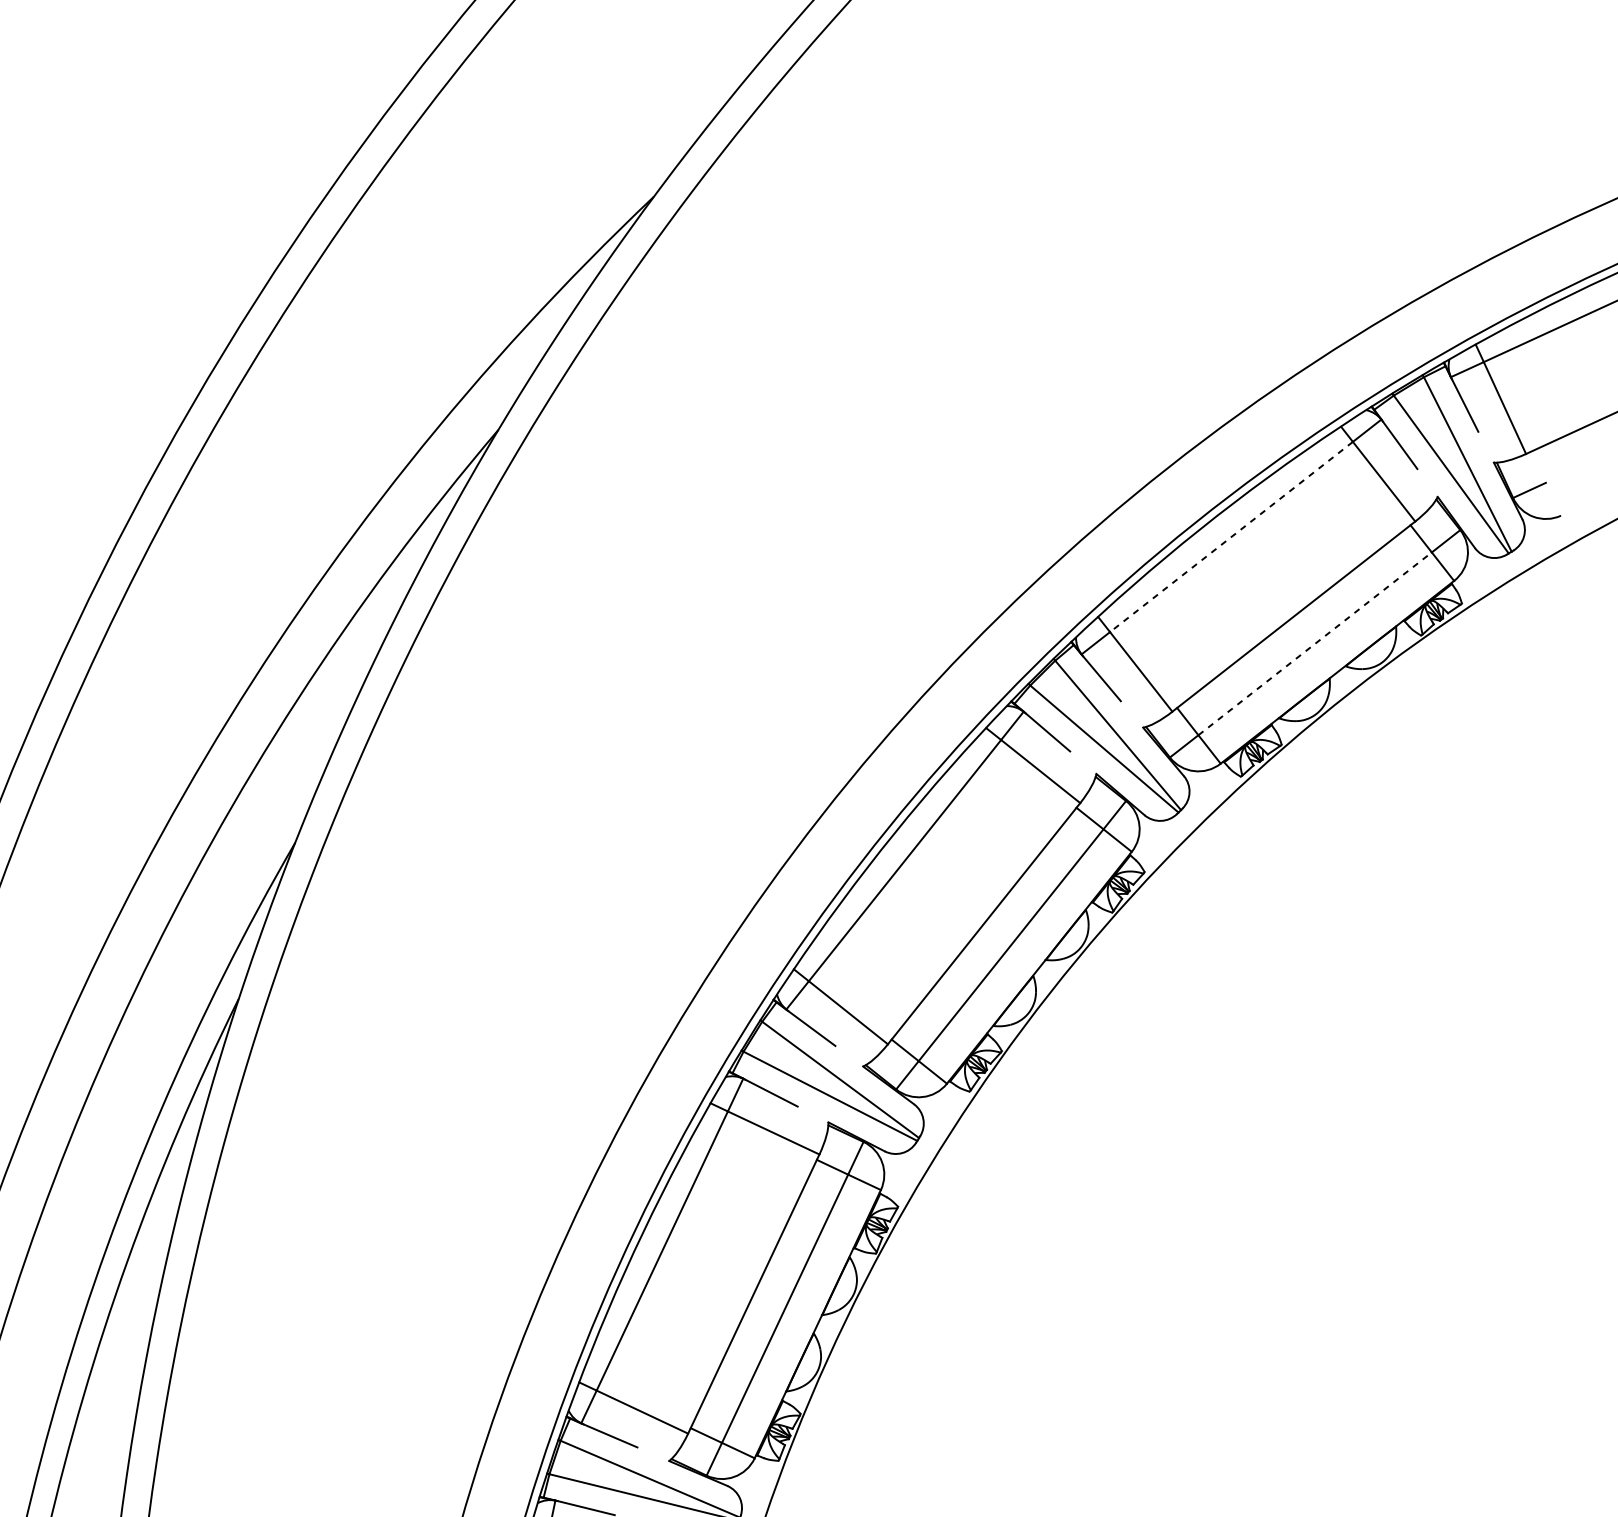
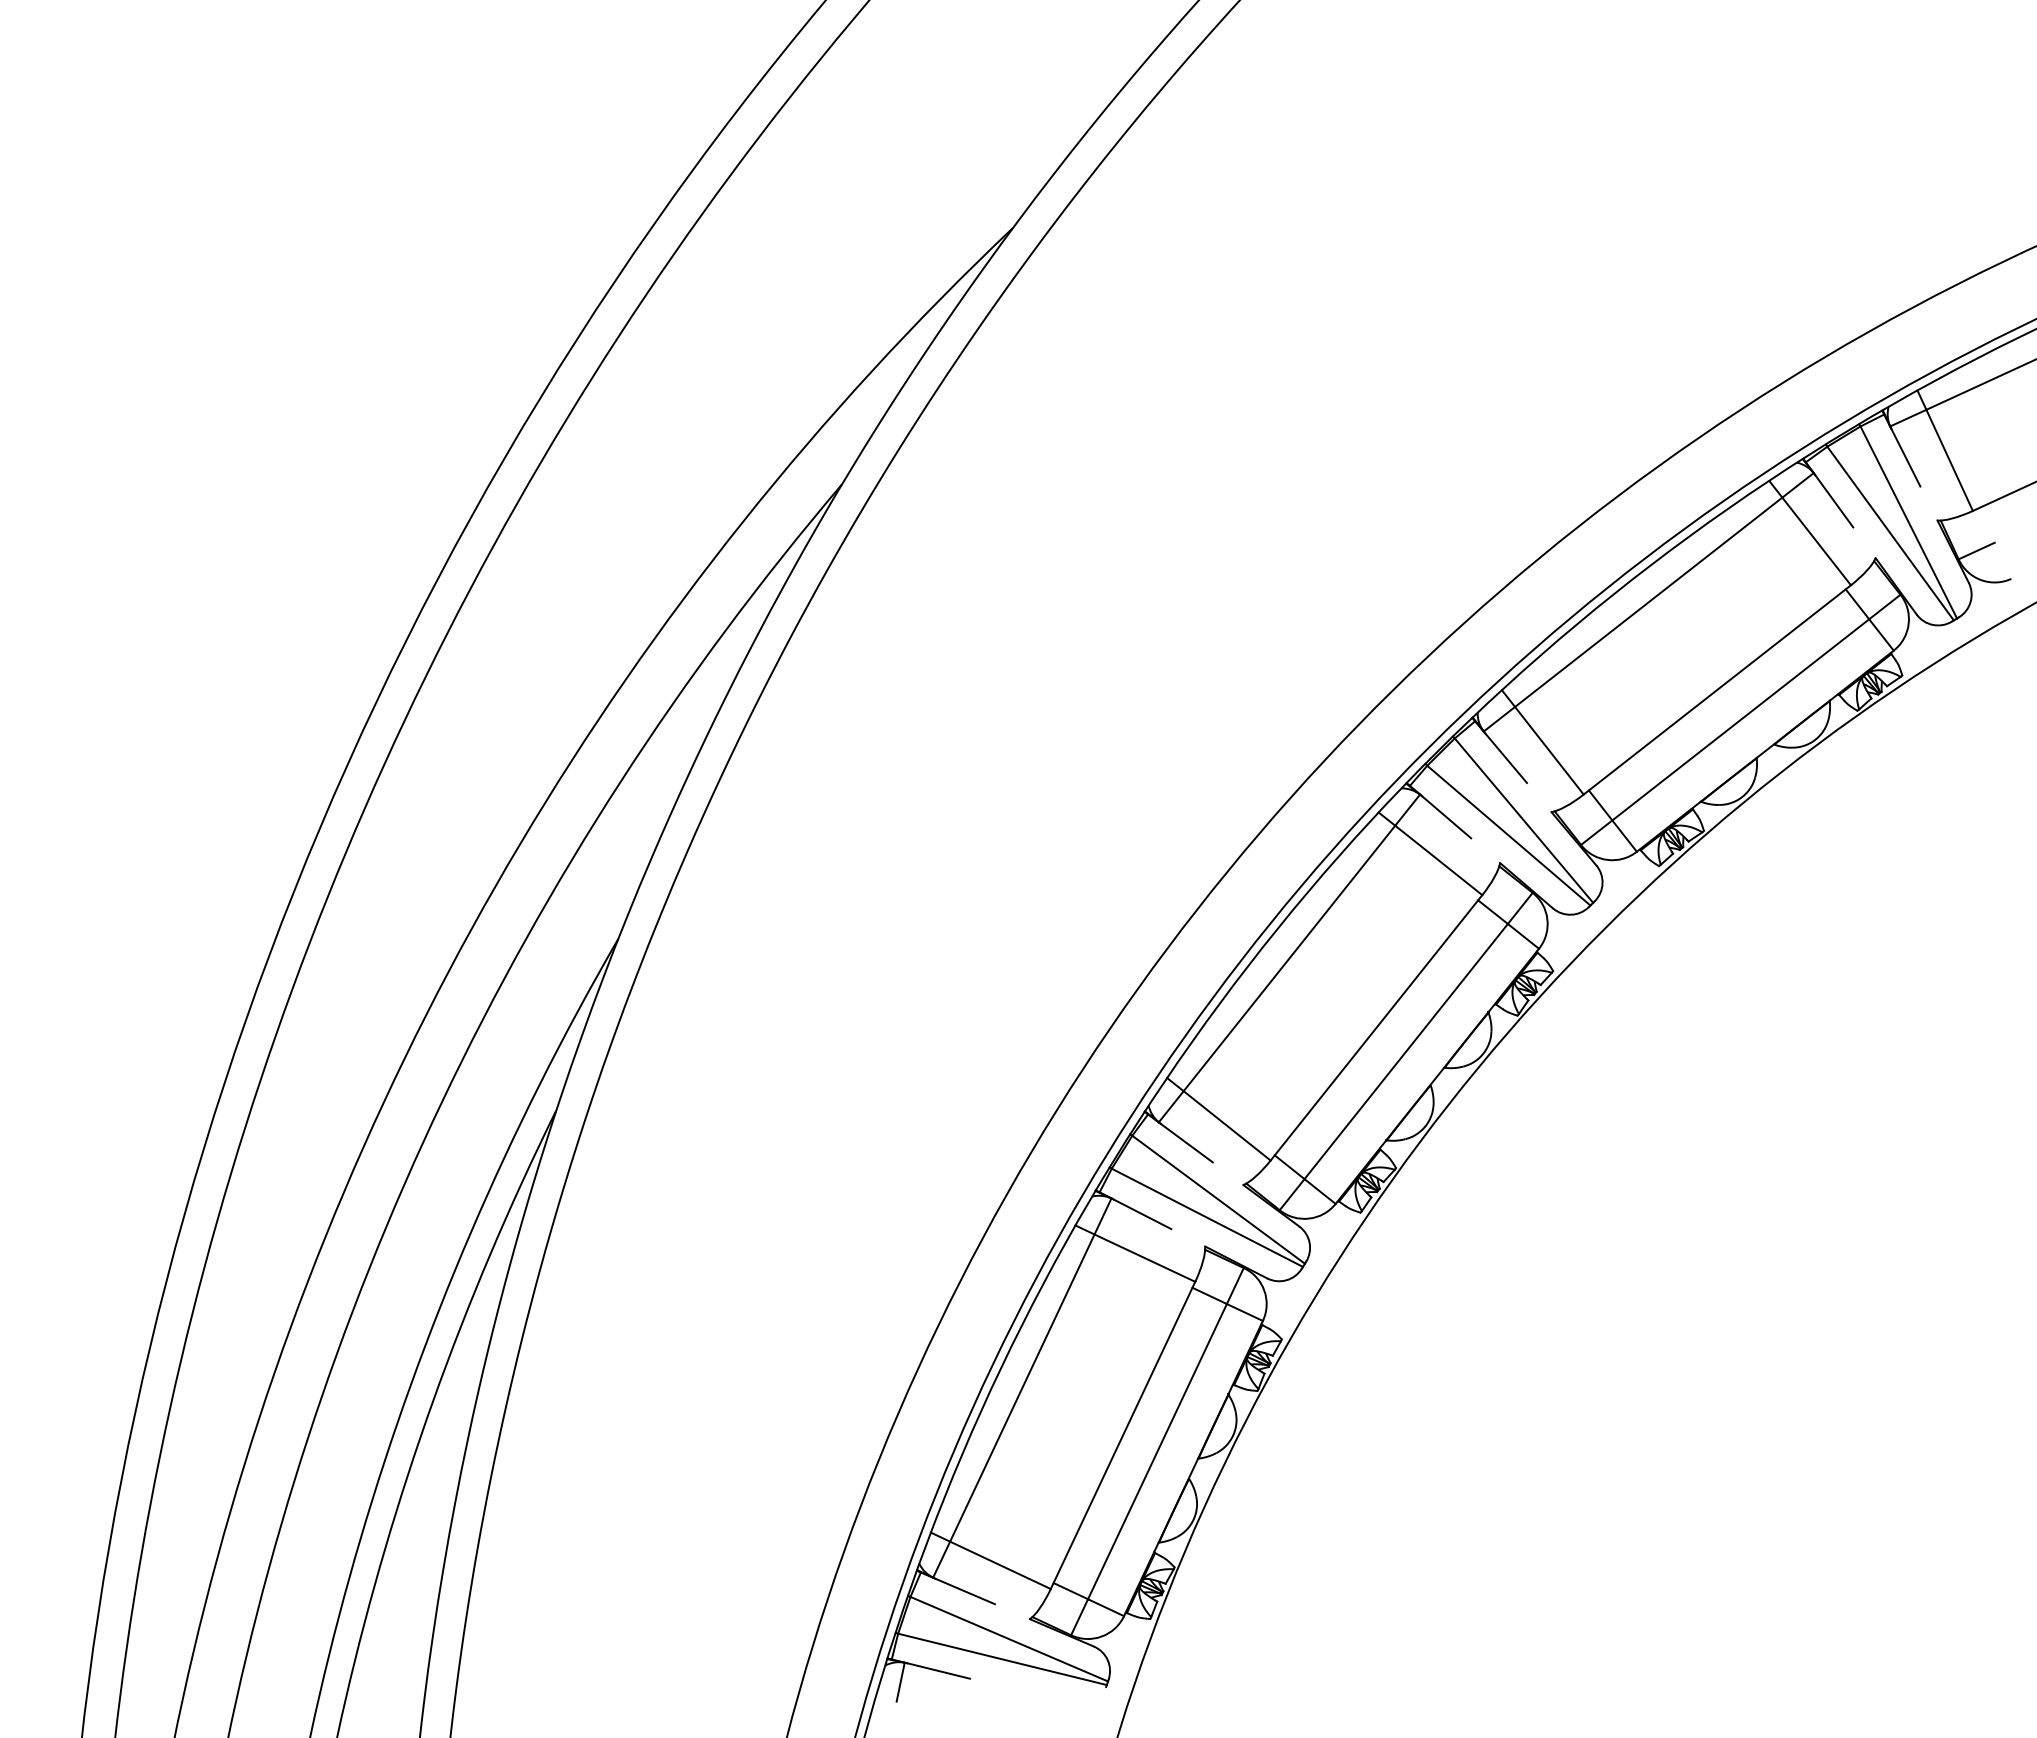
line: (1231, 537) -> (1648, 602), dashed -> solid
line: (1315, 643) -> (1741, 719), dashed -> solid

